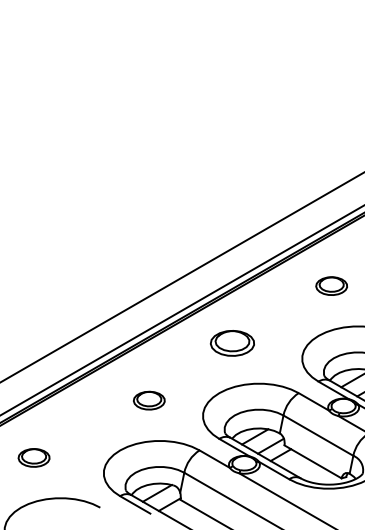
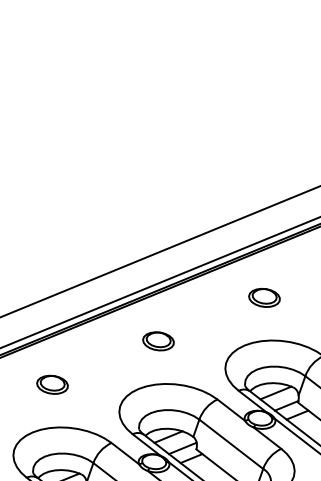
part: (232, 343) -> (158, 341), size x0.71
part: (149, 400) -> (52, 384), moved

